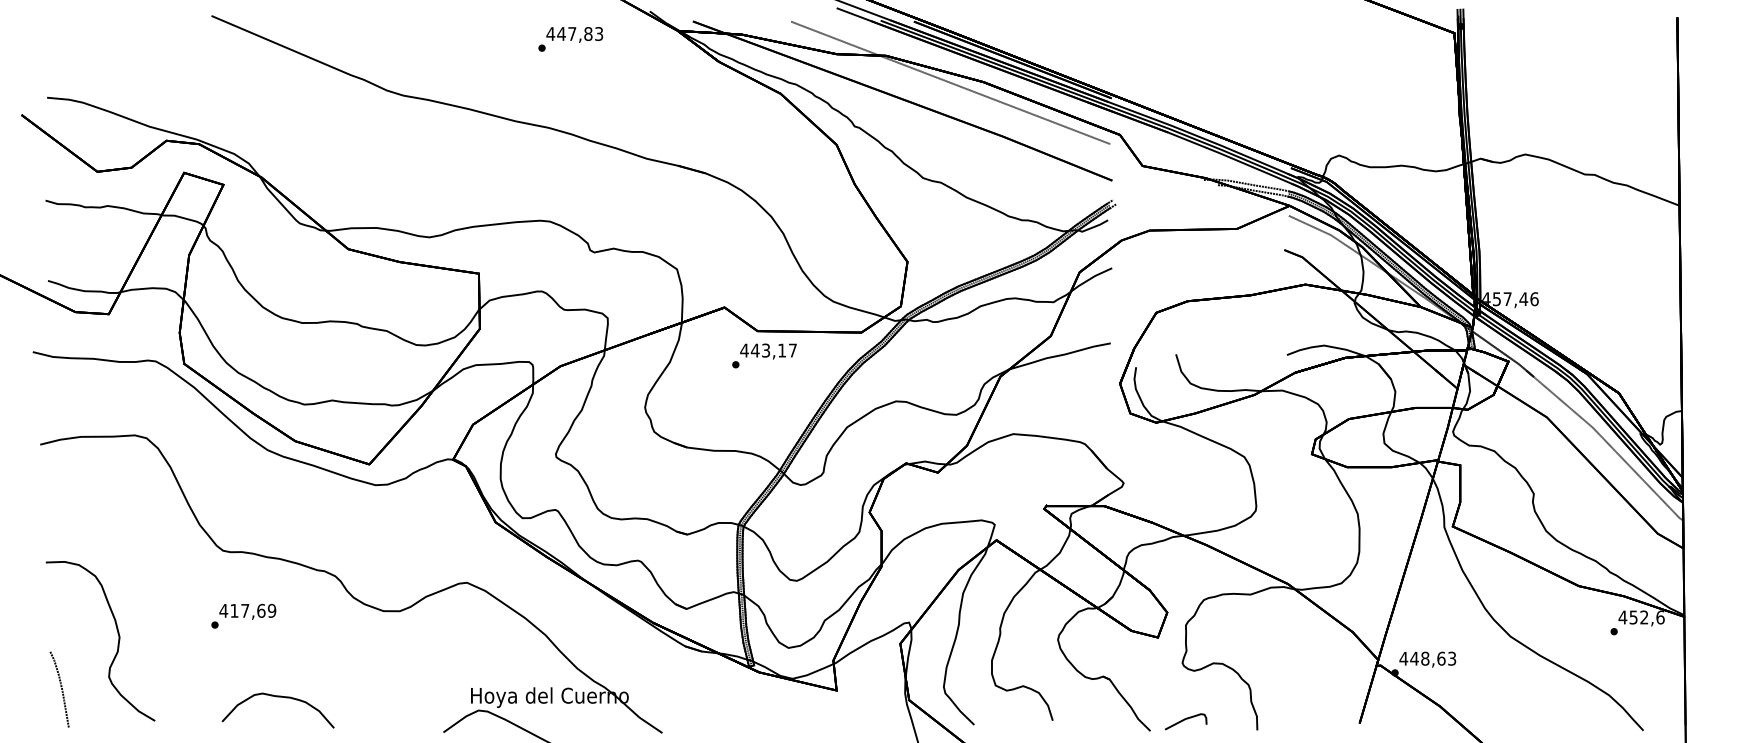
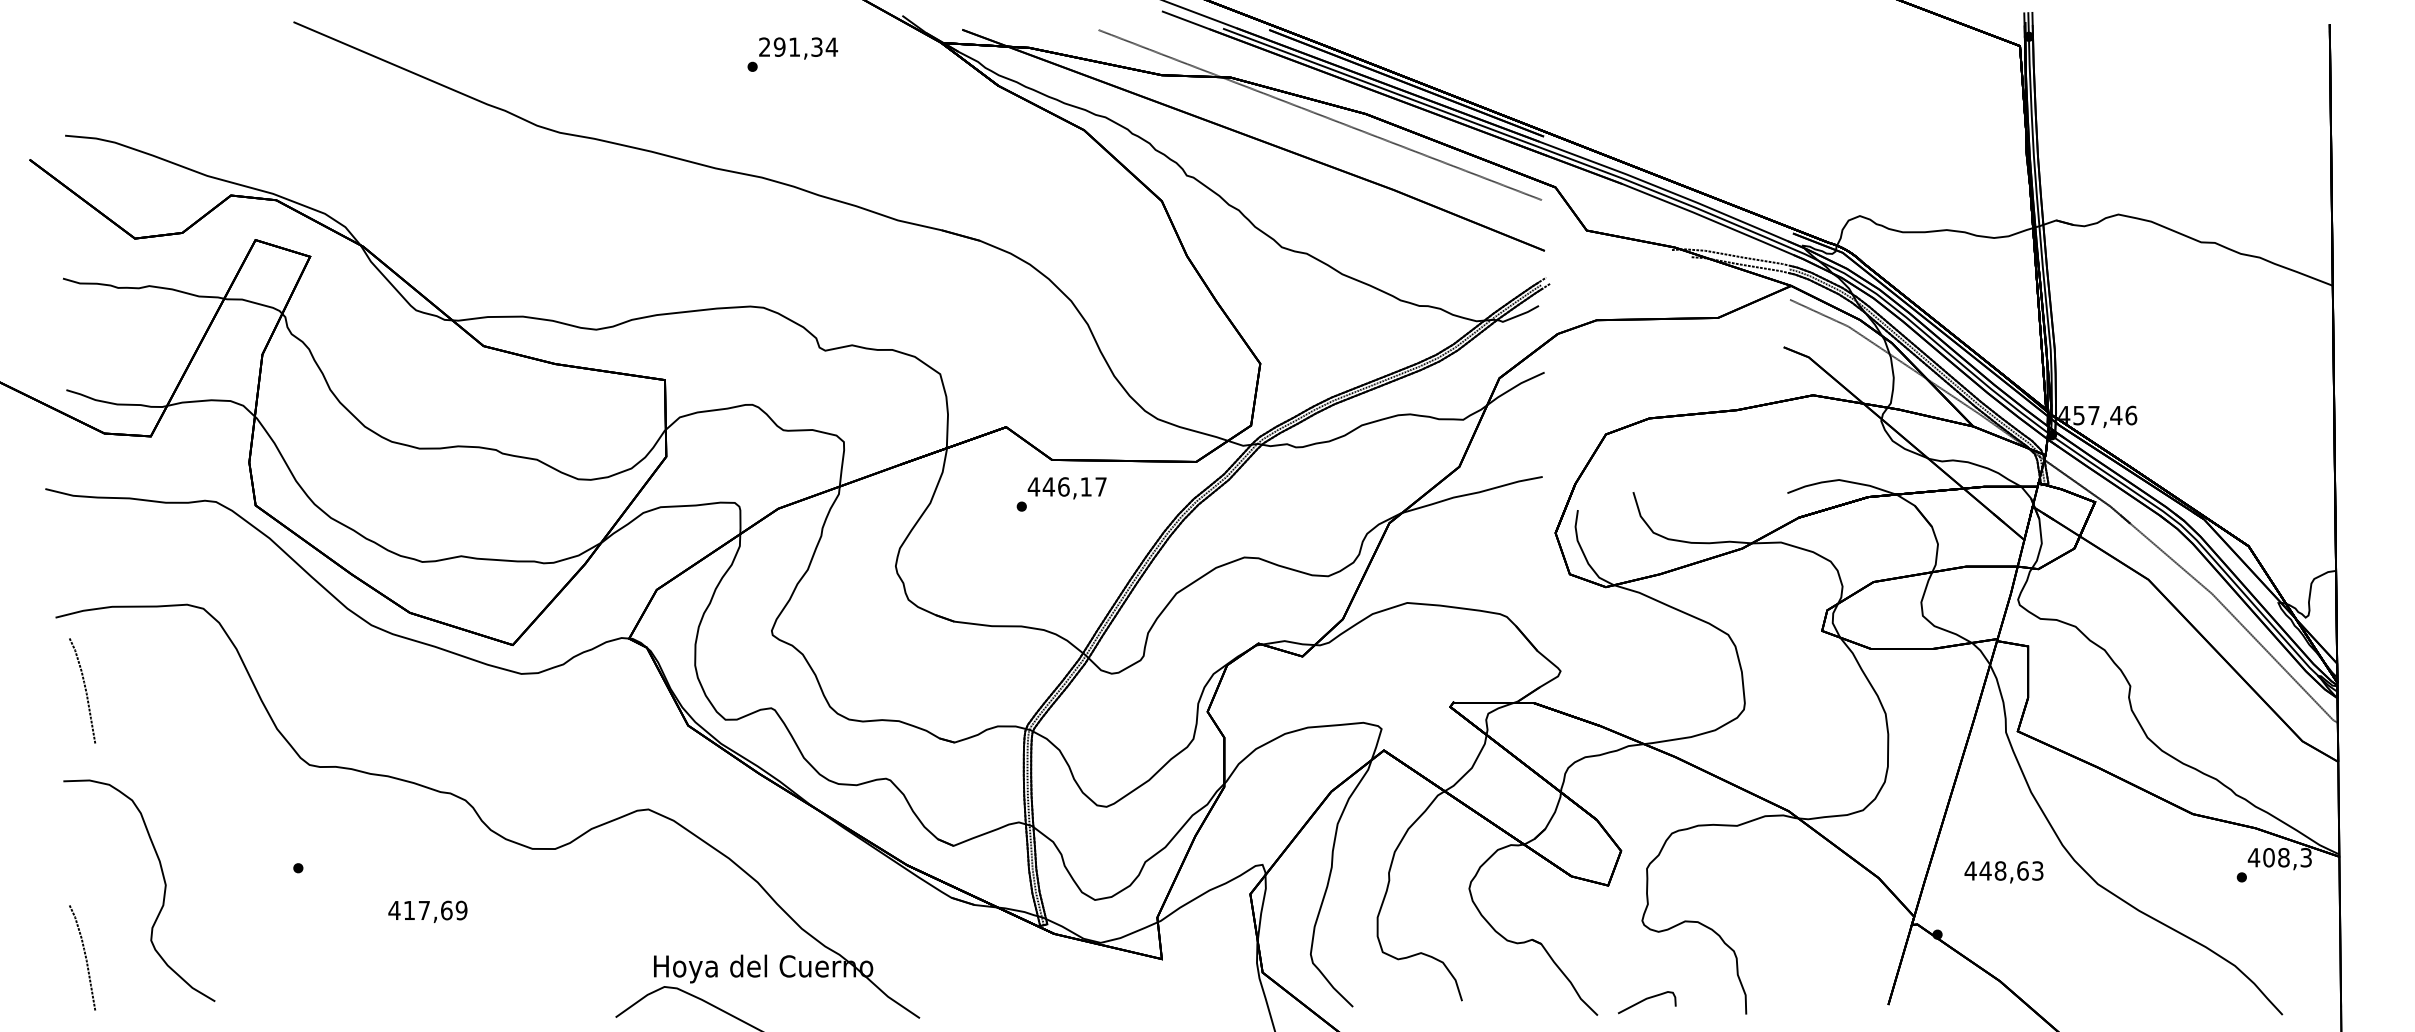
text: (575, 33) -> (798, 46), 447,83 -> 291,34
text: (765, 350) -> (1063, 486), 443,17 -> 446,17
curve: (61, 496) -> (84, 689), added
text: (247, 611) -> (427, 911), moved
text: (1646, 617) -> (2287, 857), 452,6 -> 408,3
text: (1427, 659) -> (2003, 872), moved
curve: (278, 697) -> (386, 968), removed

